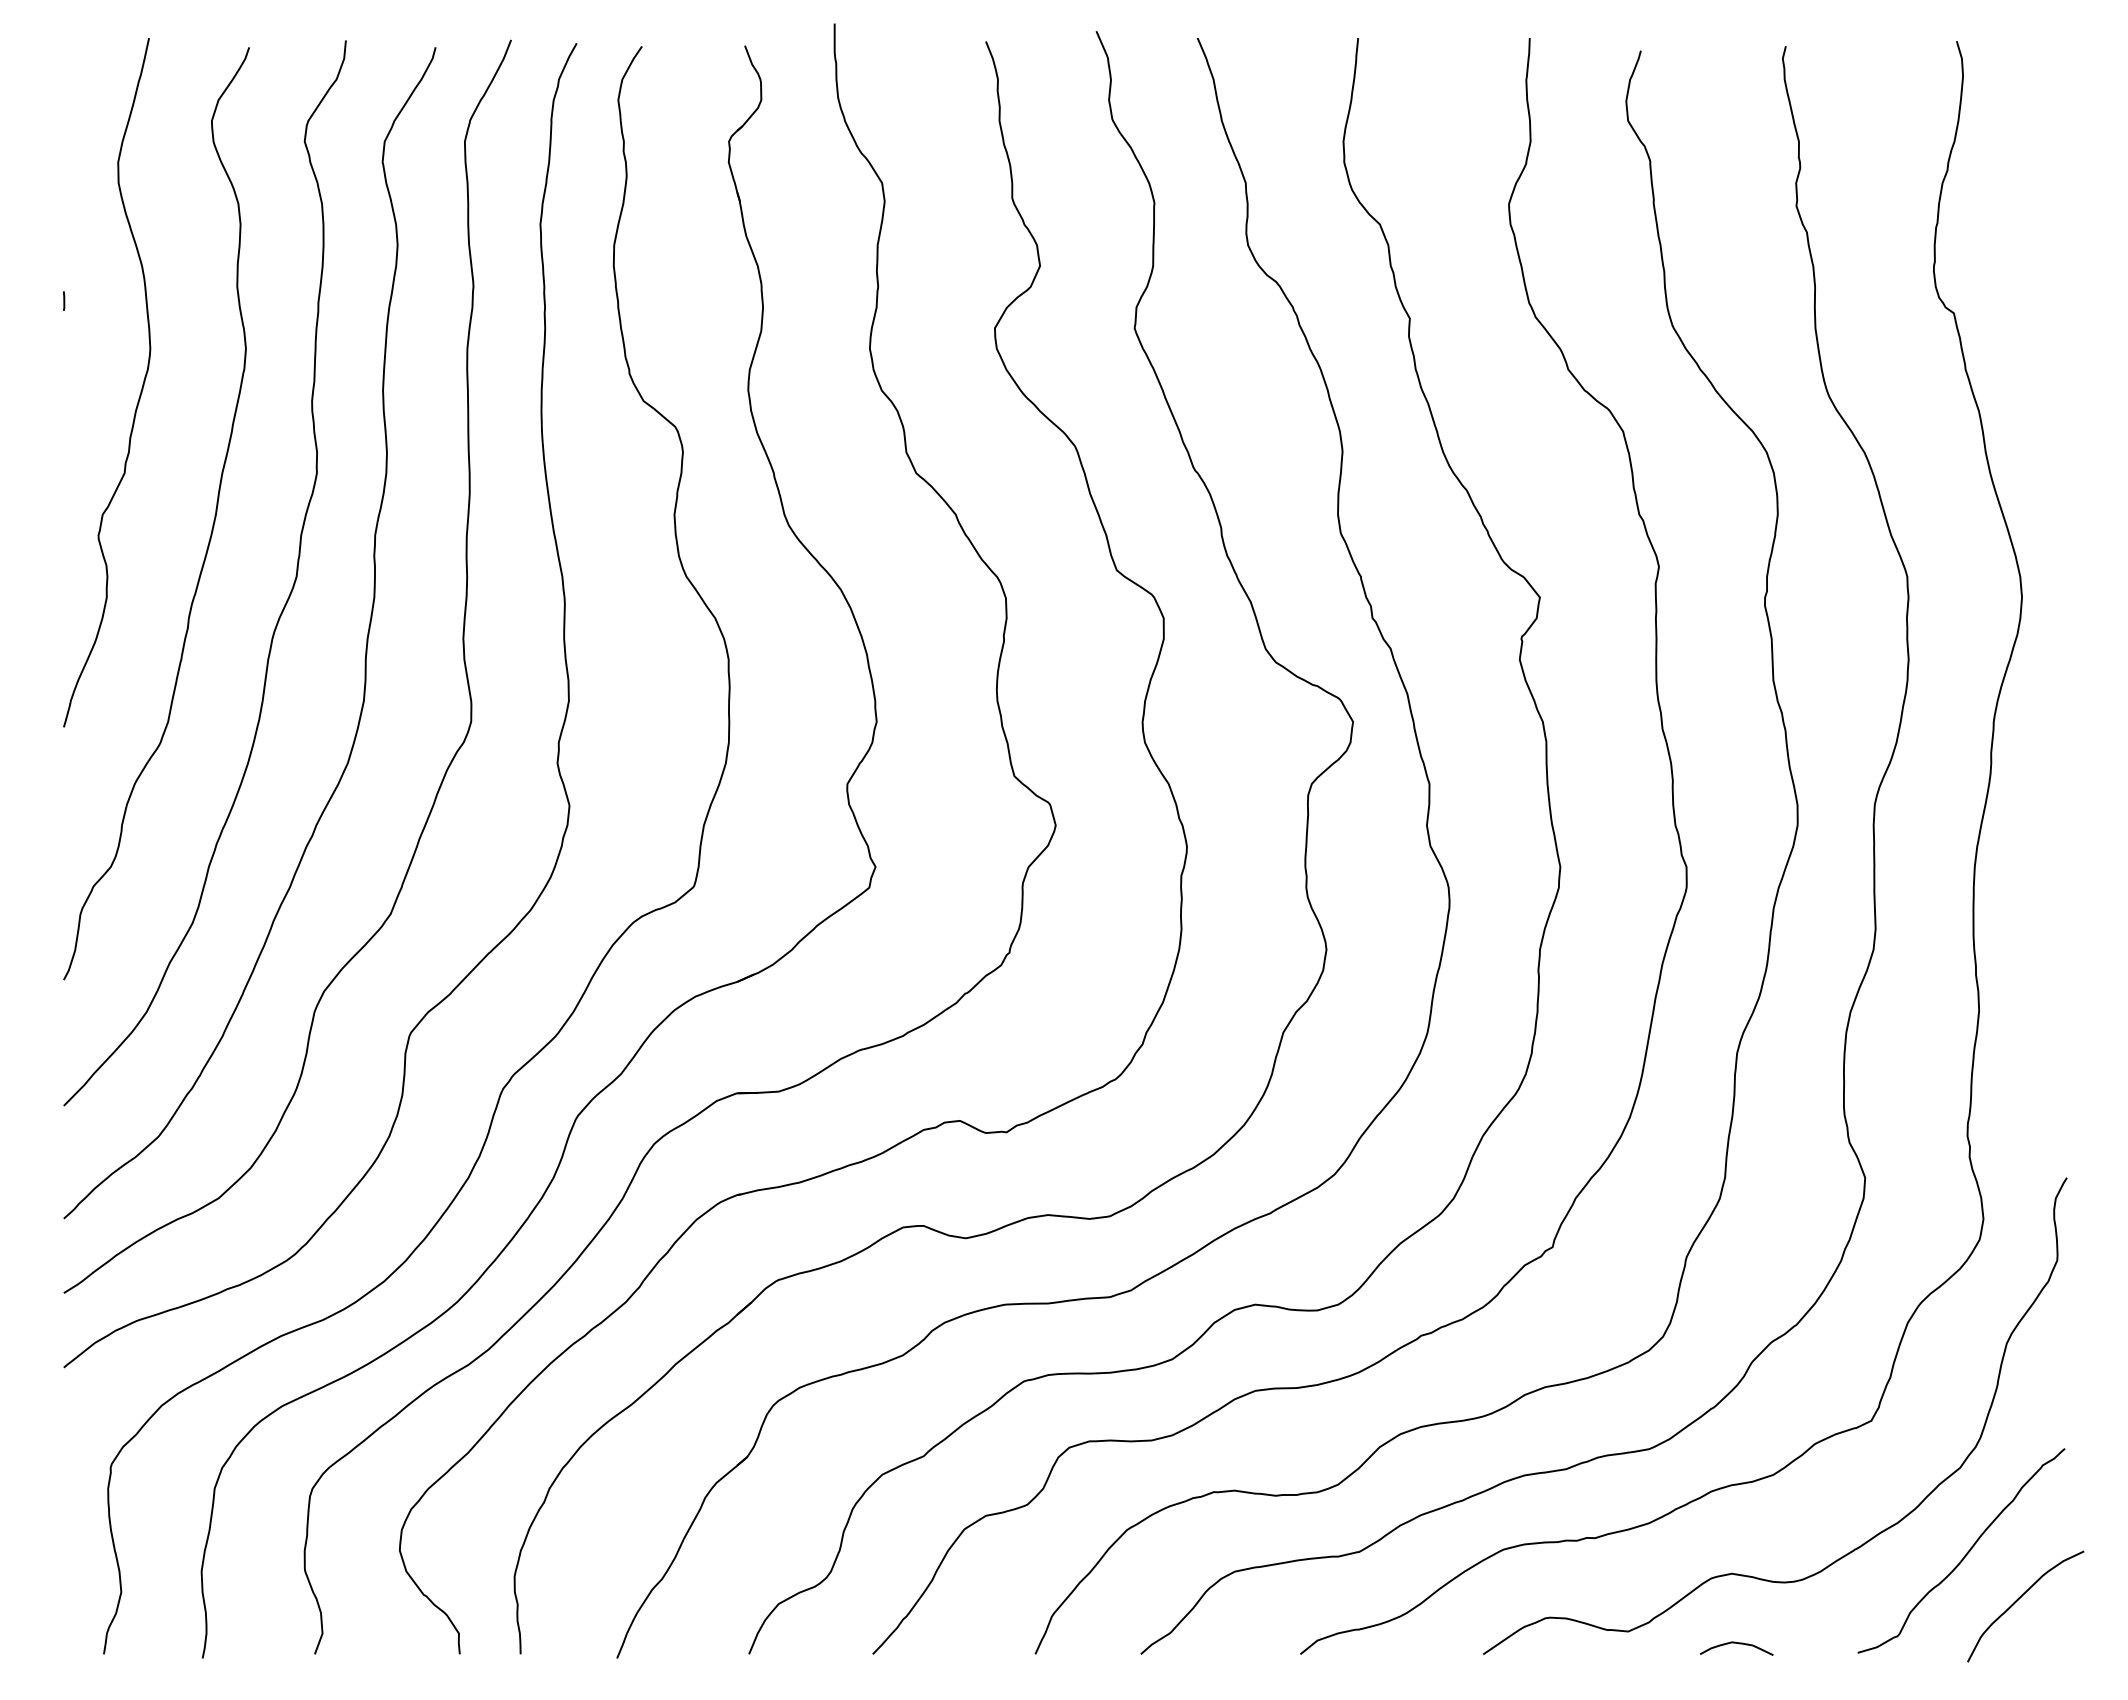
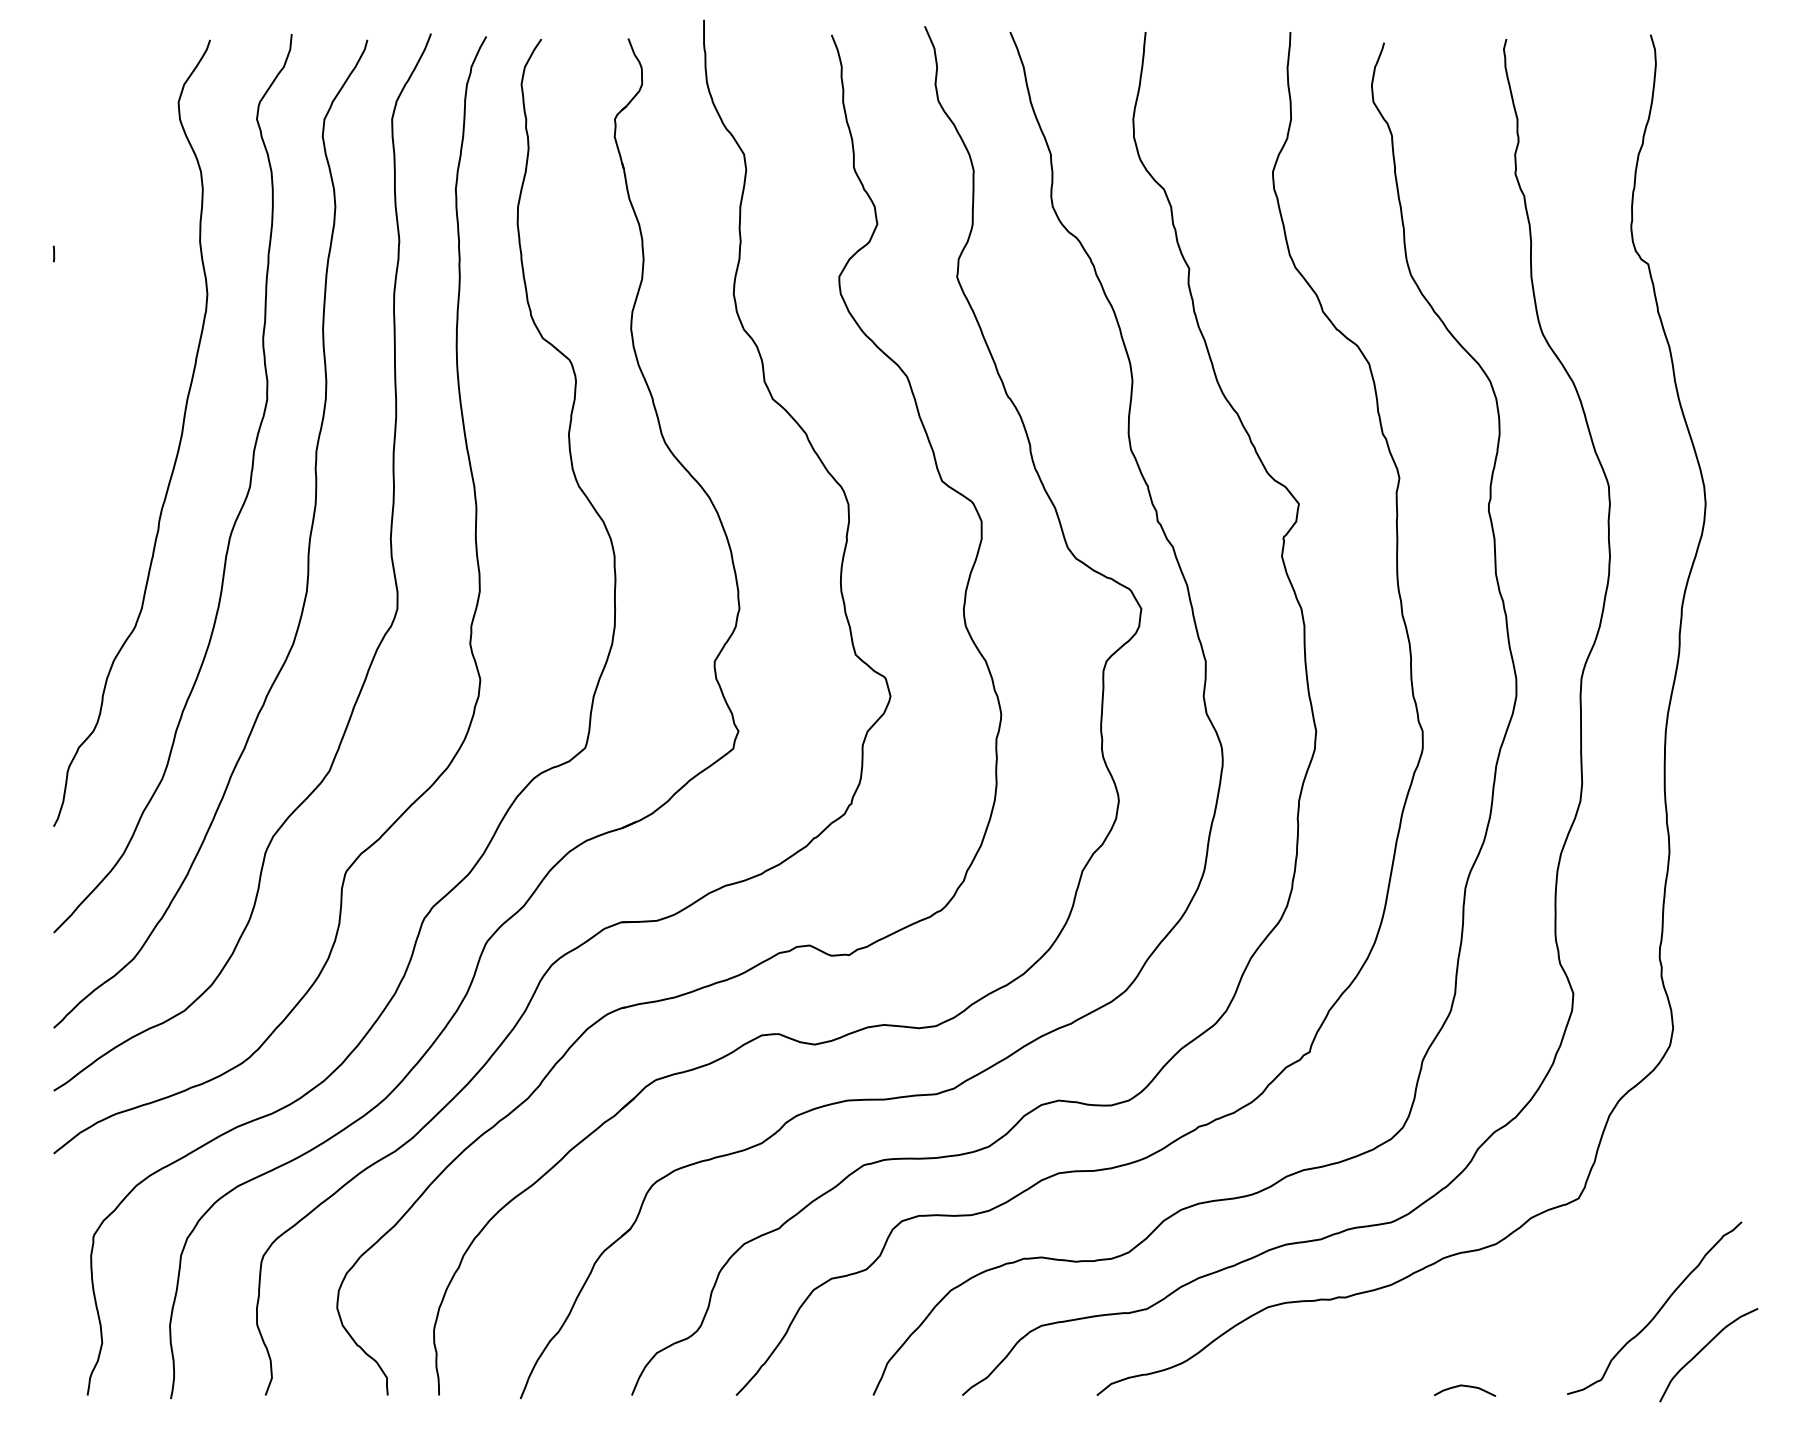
curve: (139, 394) -> (117, 332), removed
curve: (1854, 1548) -> (1564, 1306), removed

